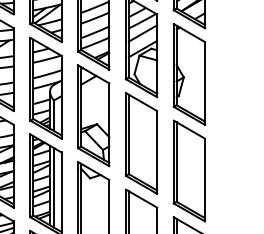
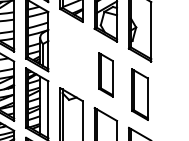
part: (93, 115) -> (71, 54), removed
part: (141, 143) -> (105, 74), size x0.6
part: (188, 170) -> (139, 94), size x0.7
line: (54, 187) -> (43, 106), removed

